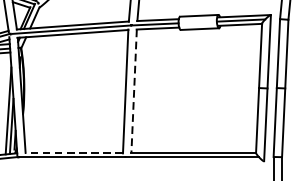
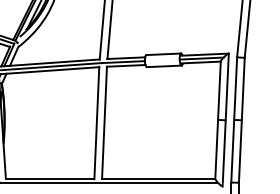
line: (134, 91) -> (104, 123), dashed -> solid
line: (73, 152) -> (49, 178), dashed -> solid

